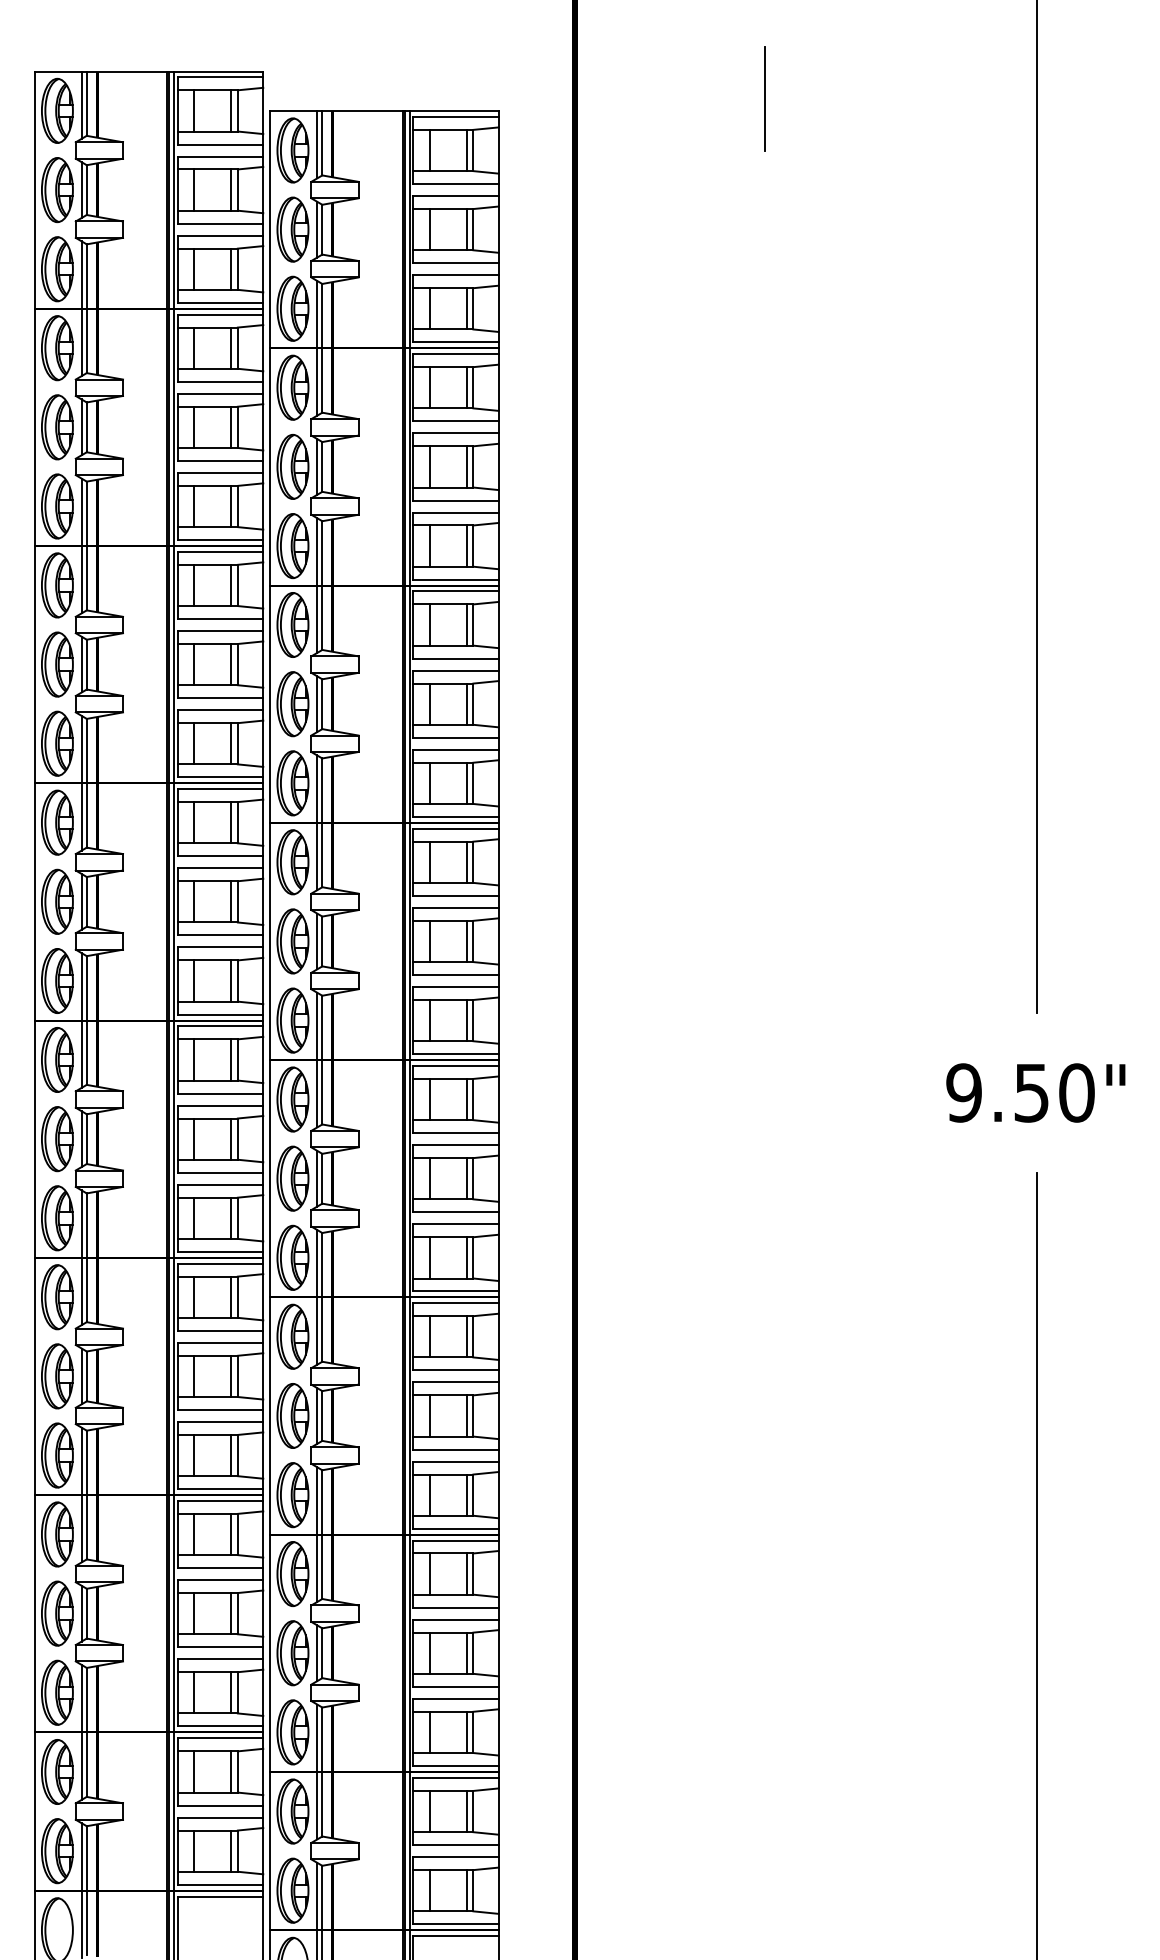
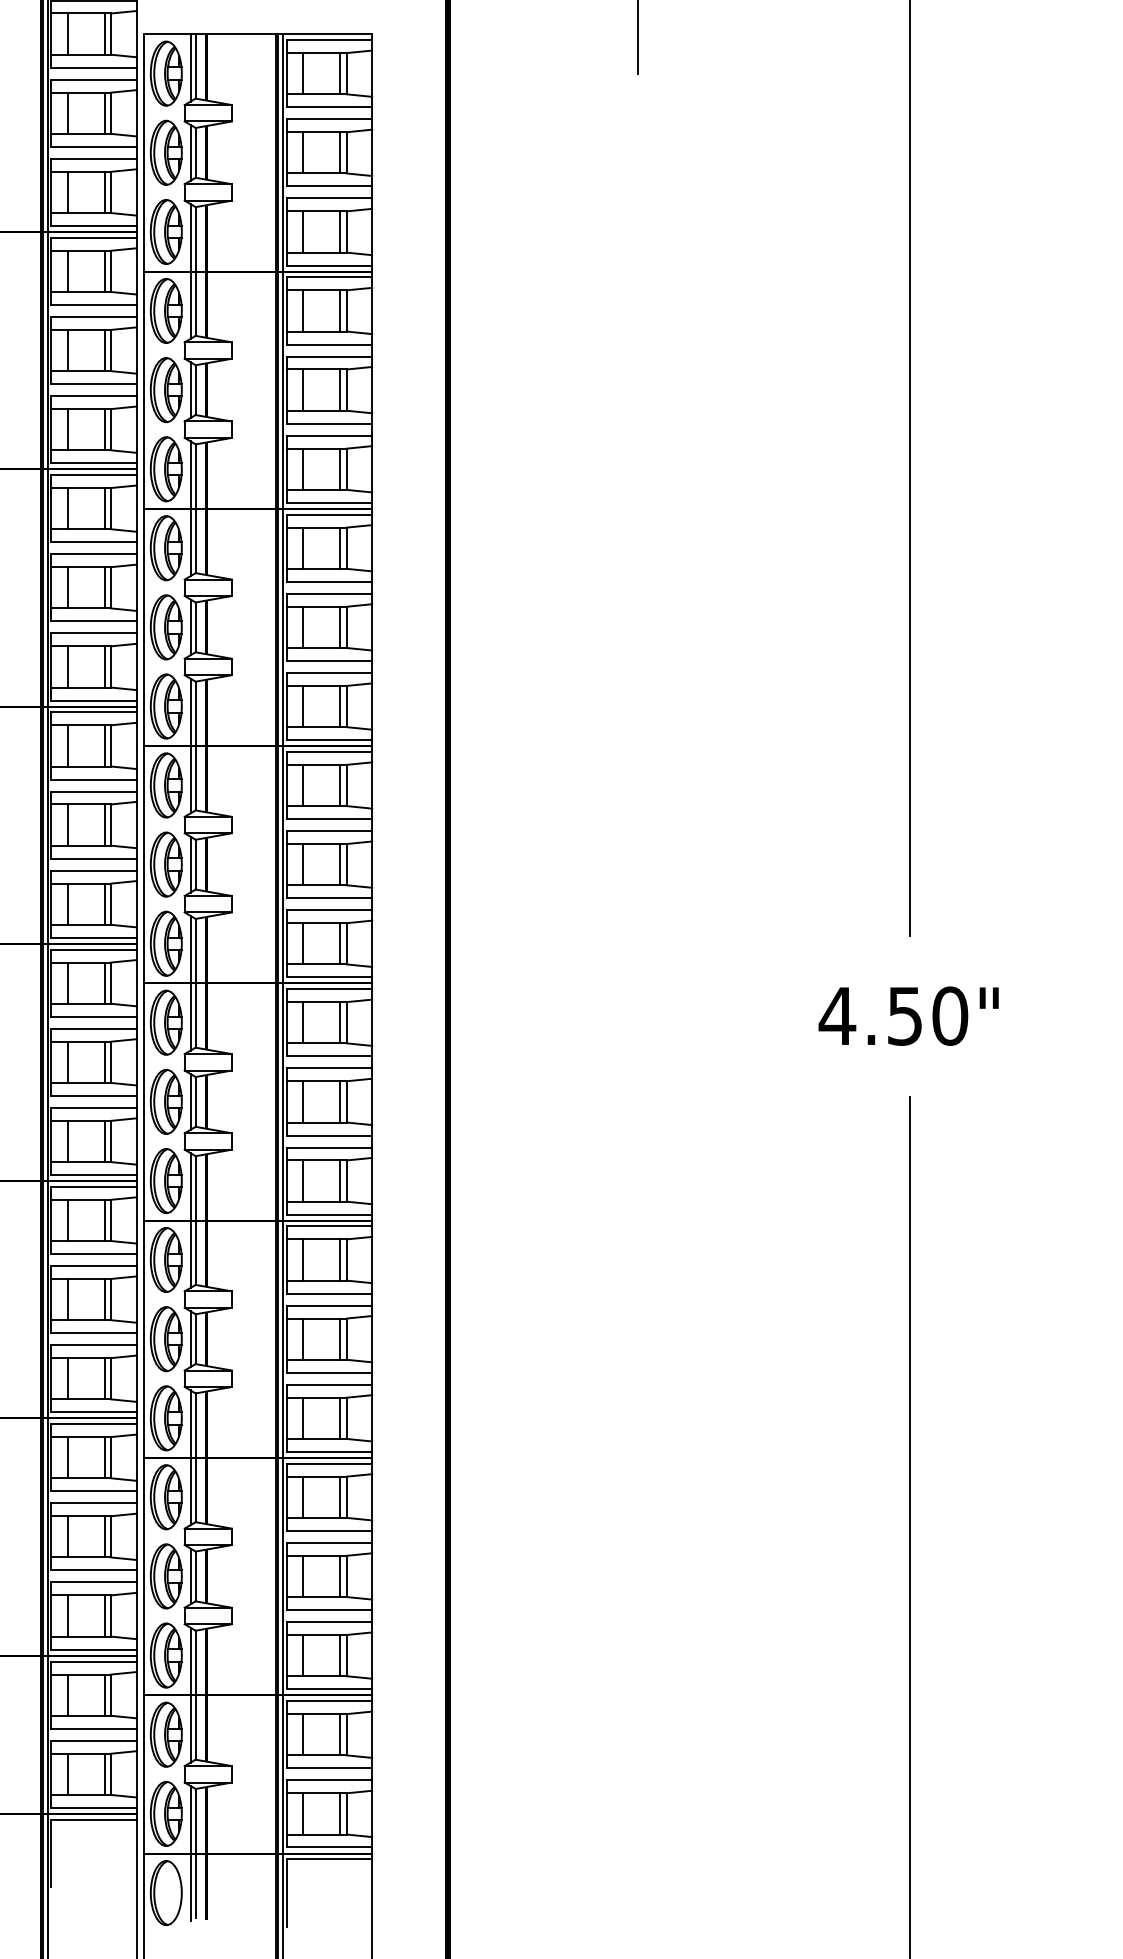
text: (963, 1092) -> (836, 1015), 9.50" -> 4.50"

